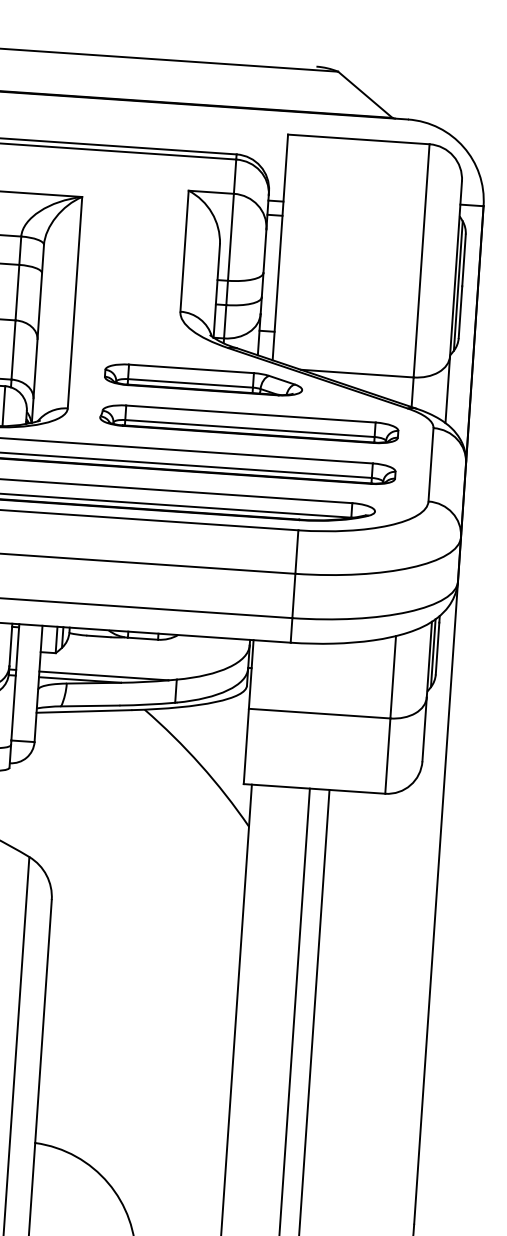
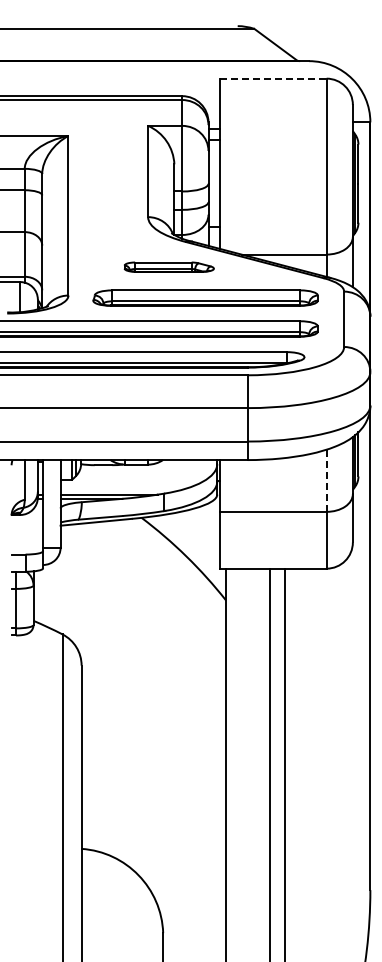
line: (359, 139) -> (273, 78), solid -> dashed
part: (204, 379) -> (169, 266), size x0.6
line: (392, 678) -> (326, 481), solid -> dashed

